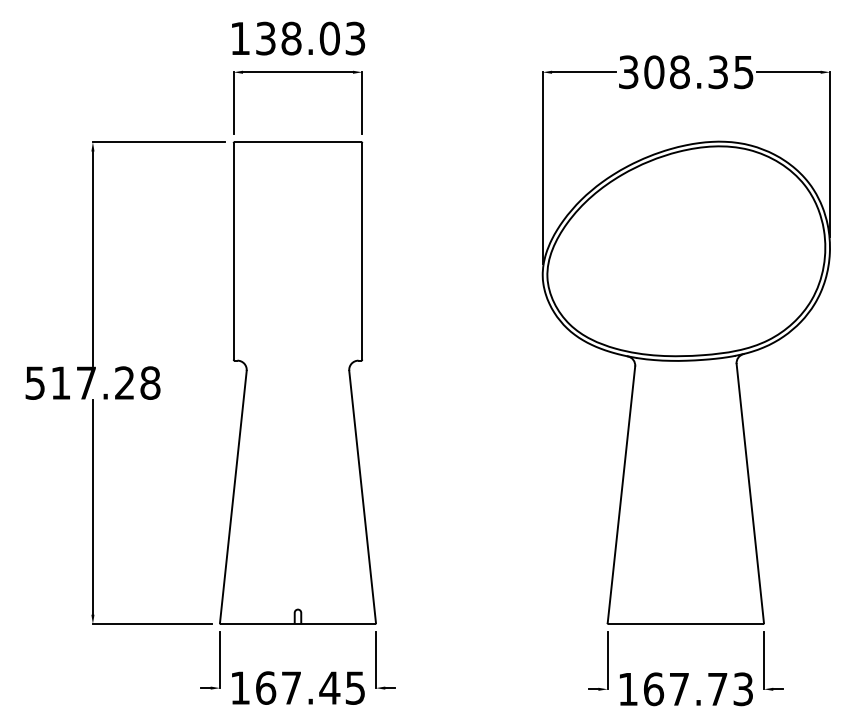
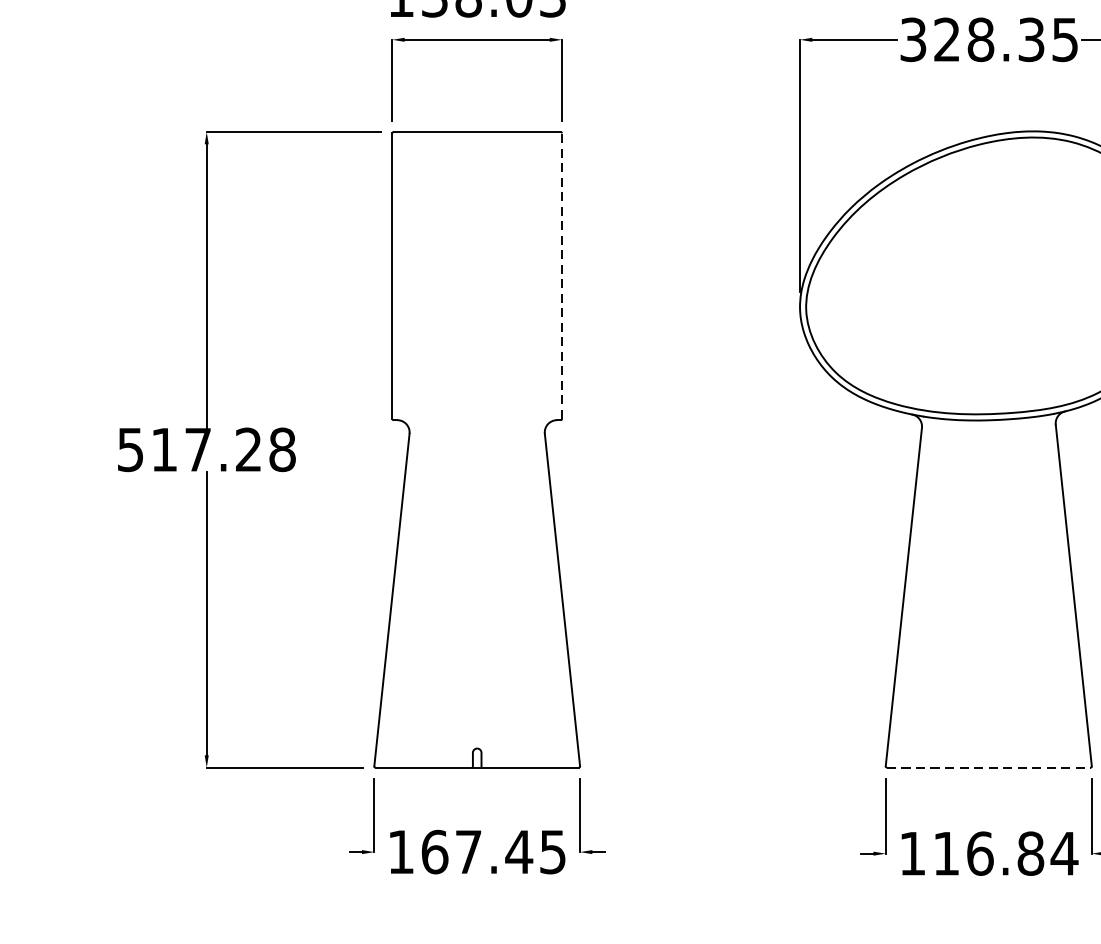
text: (654, 72) -> (947, 40), 308.35 -> 328.35
line: (362, 250) -> (562, 274), solid -> dashed
line: (686, 624) -> (989, 768), solid -> dashed
text: (698, 689) -> (1005, 853), 167.73 -> 116.84

